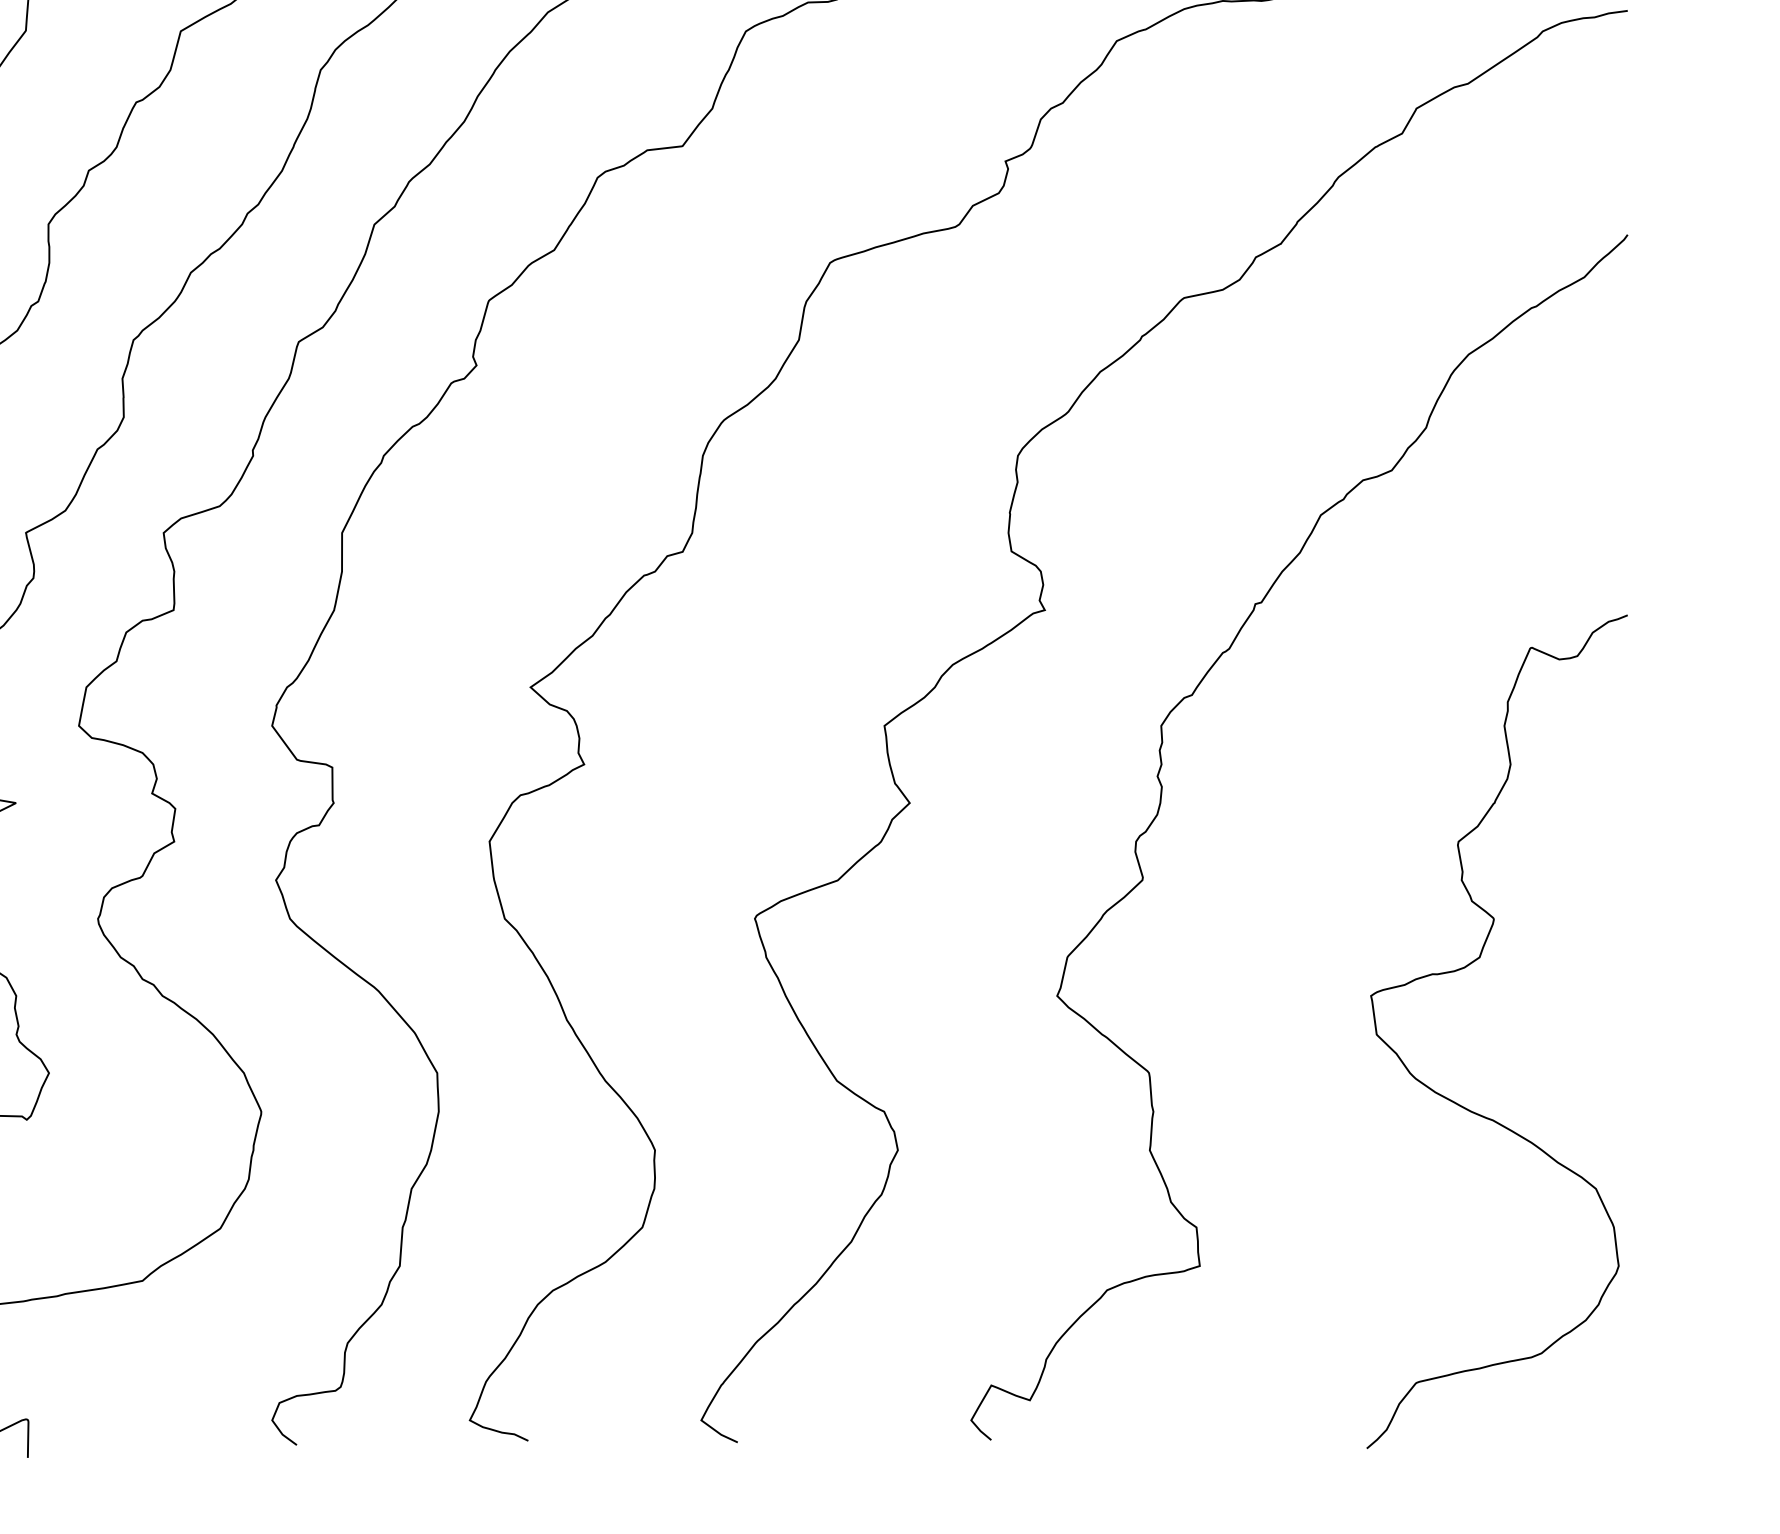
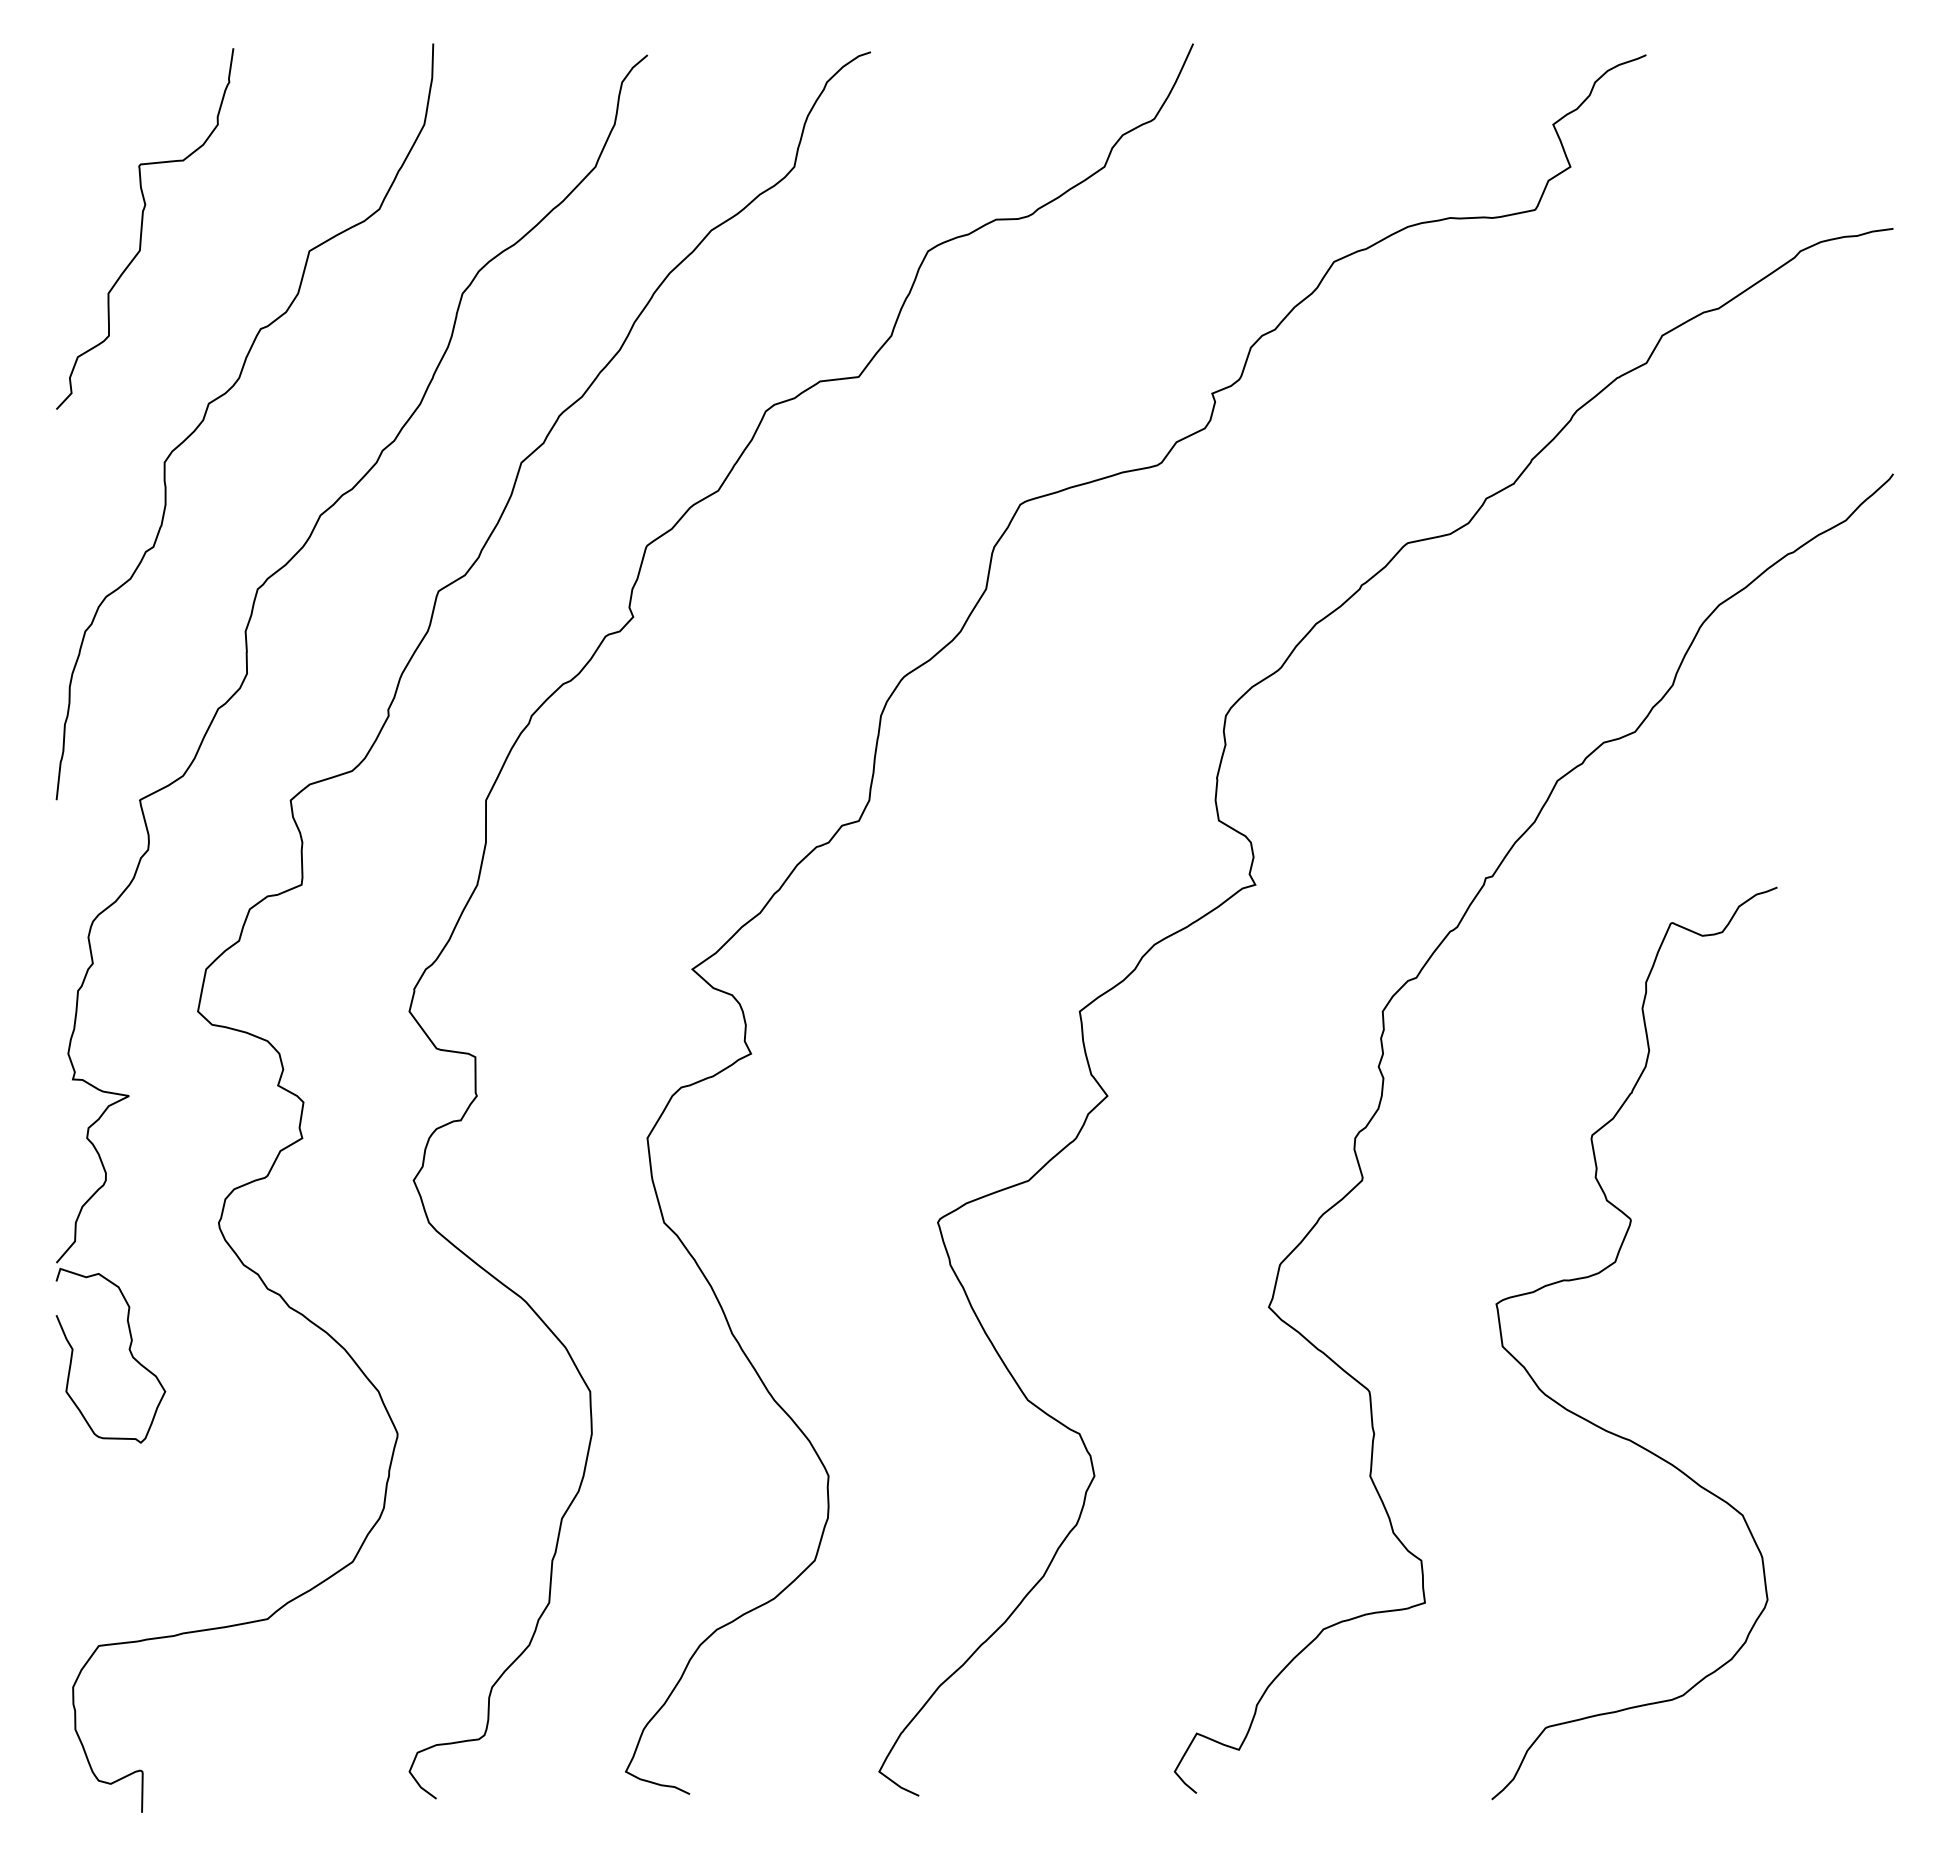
curve: (1466, 967) -> (1600, 1273), moved

